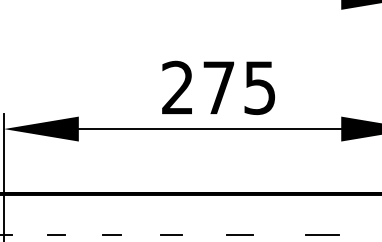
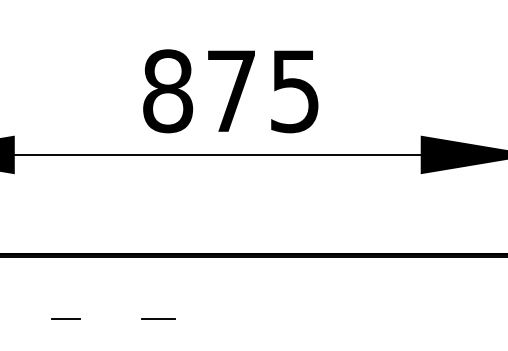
text: (177, 87) -> (167, 90), 275 -> 875
line: (239, 234) -> (263, 318), removed
line: (322, 234) -> (391, 318), removed

